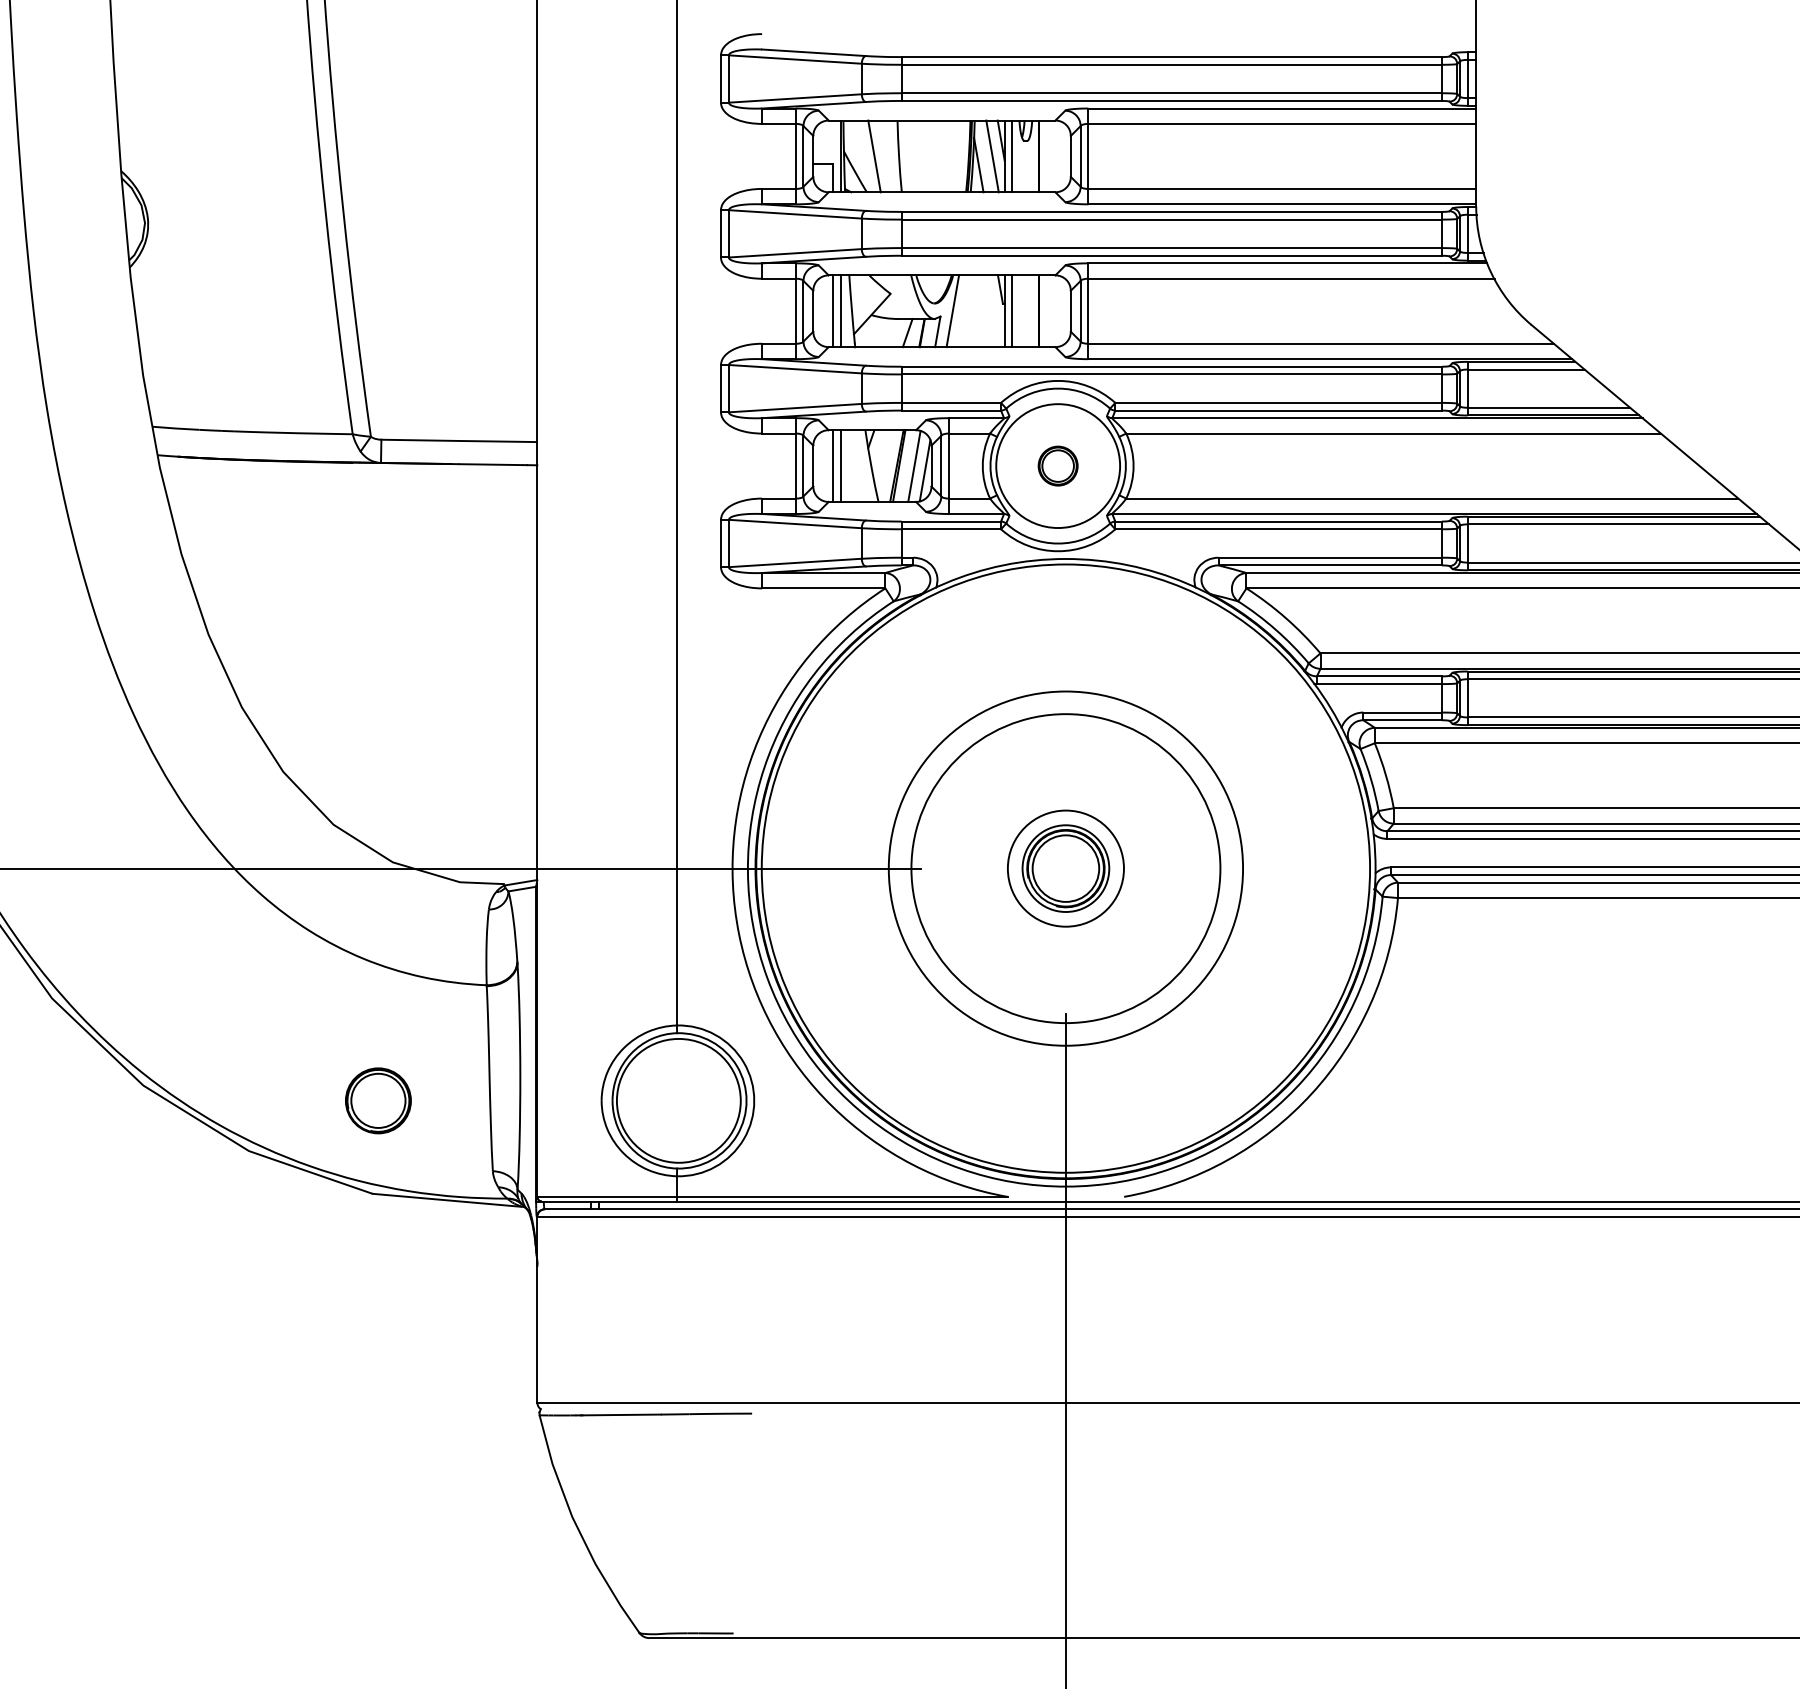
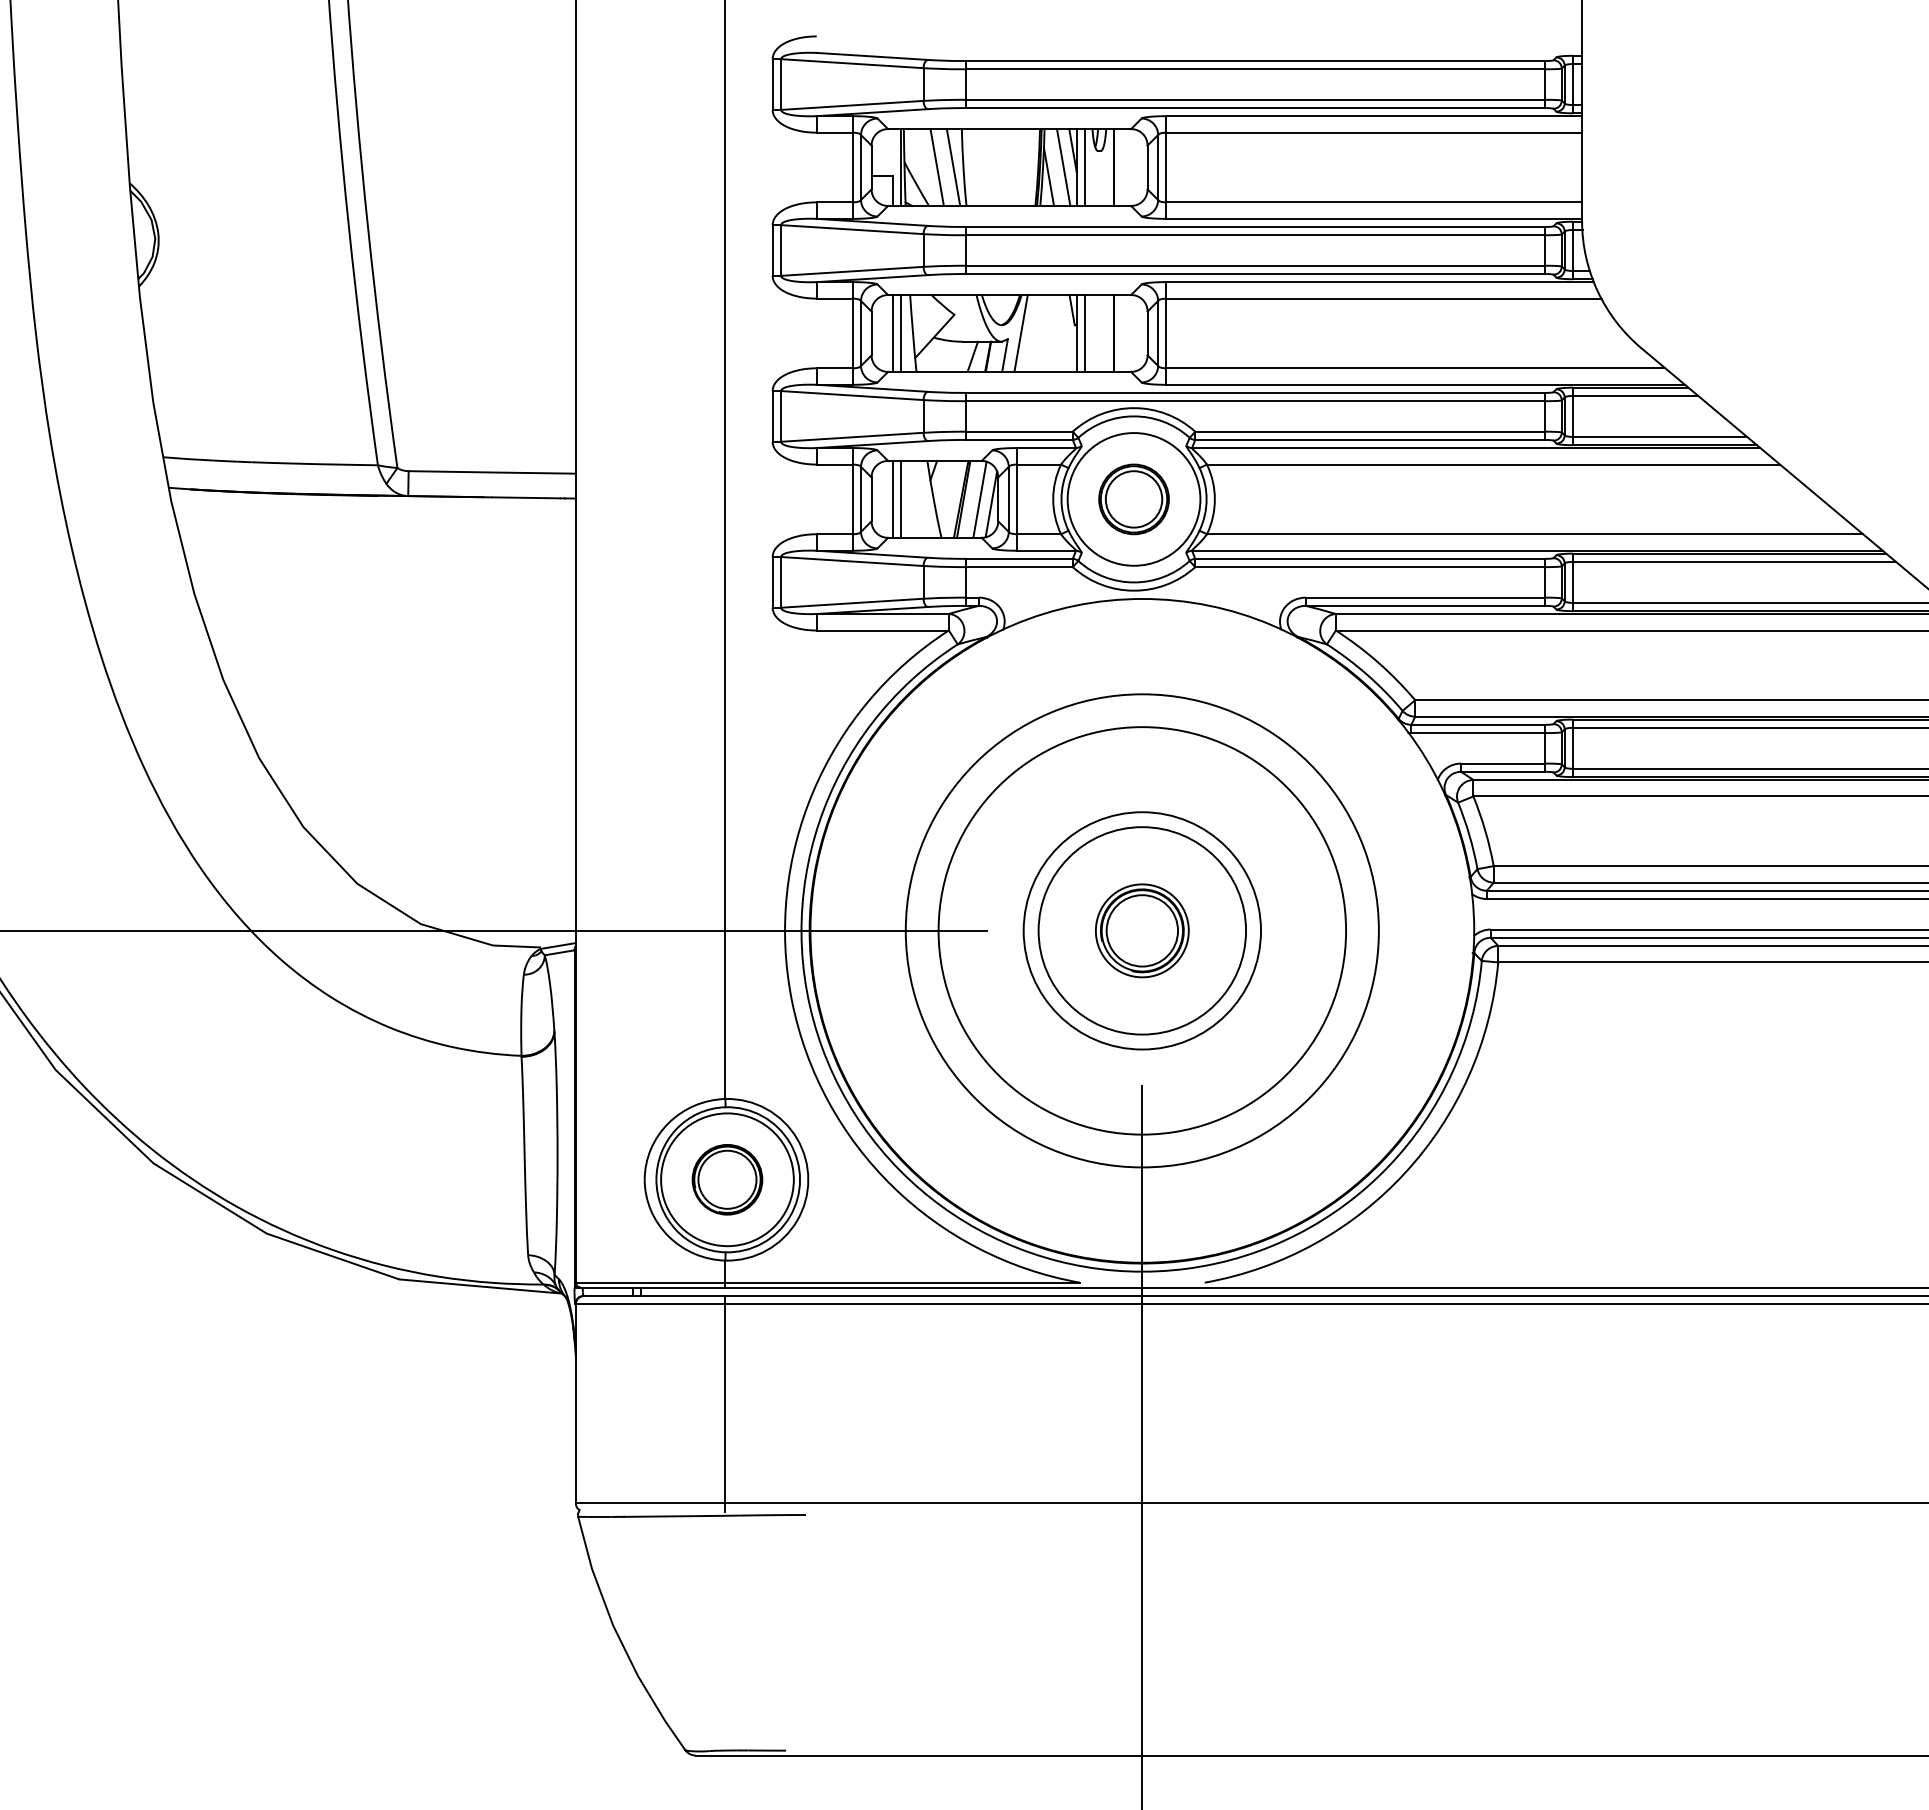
line: (889, 156) -> (953, 167), added
part: (1057, 466) -> (1133, 499), size x1.67
circle: (1065, 868) -> (1141, 930), size x0.62
circle: (1065, 868) -> (1141, 930), size x1.43
circle: (1066, 868) -> (1142, 930), size x0.62
circle: (1066, 868) -> (1142, 930), size x1.67
part: (378, 1100) -> (727, 1179), moved
line: (677, 1309) -> (725, 1403), added

